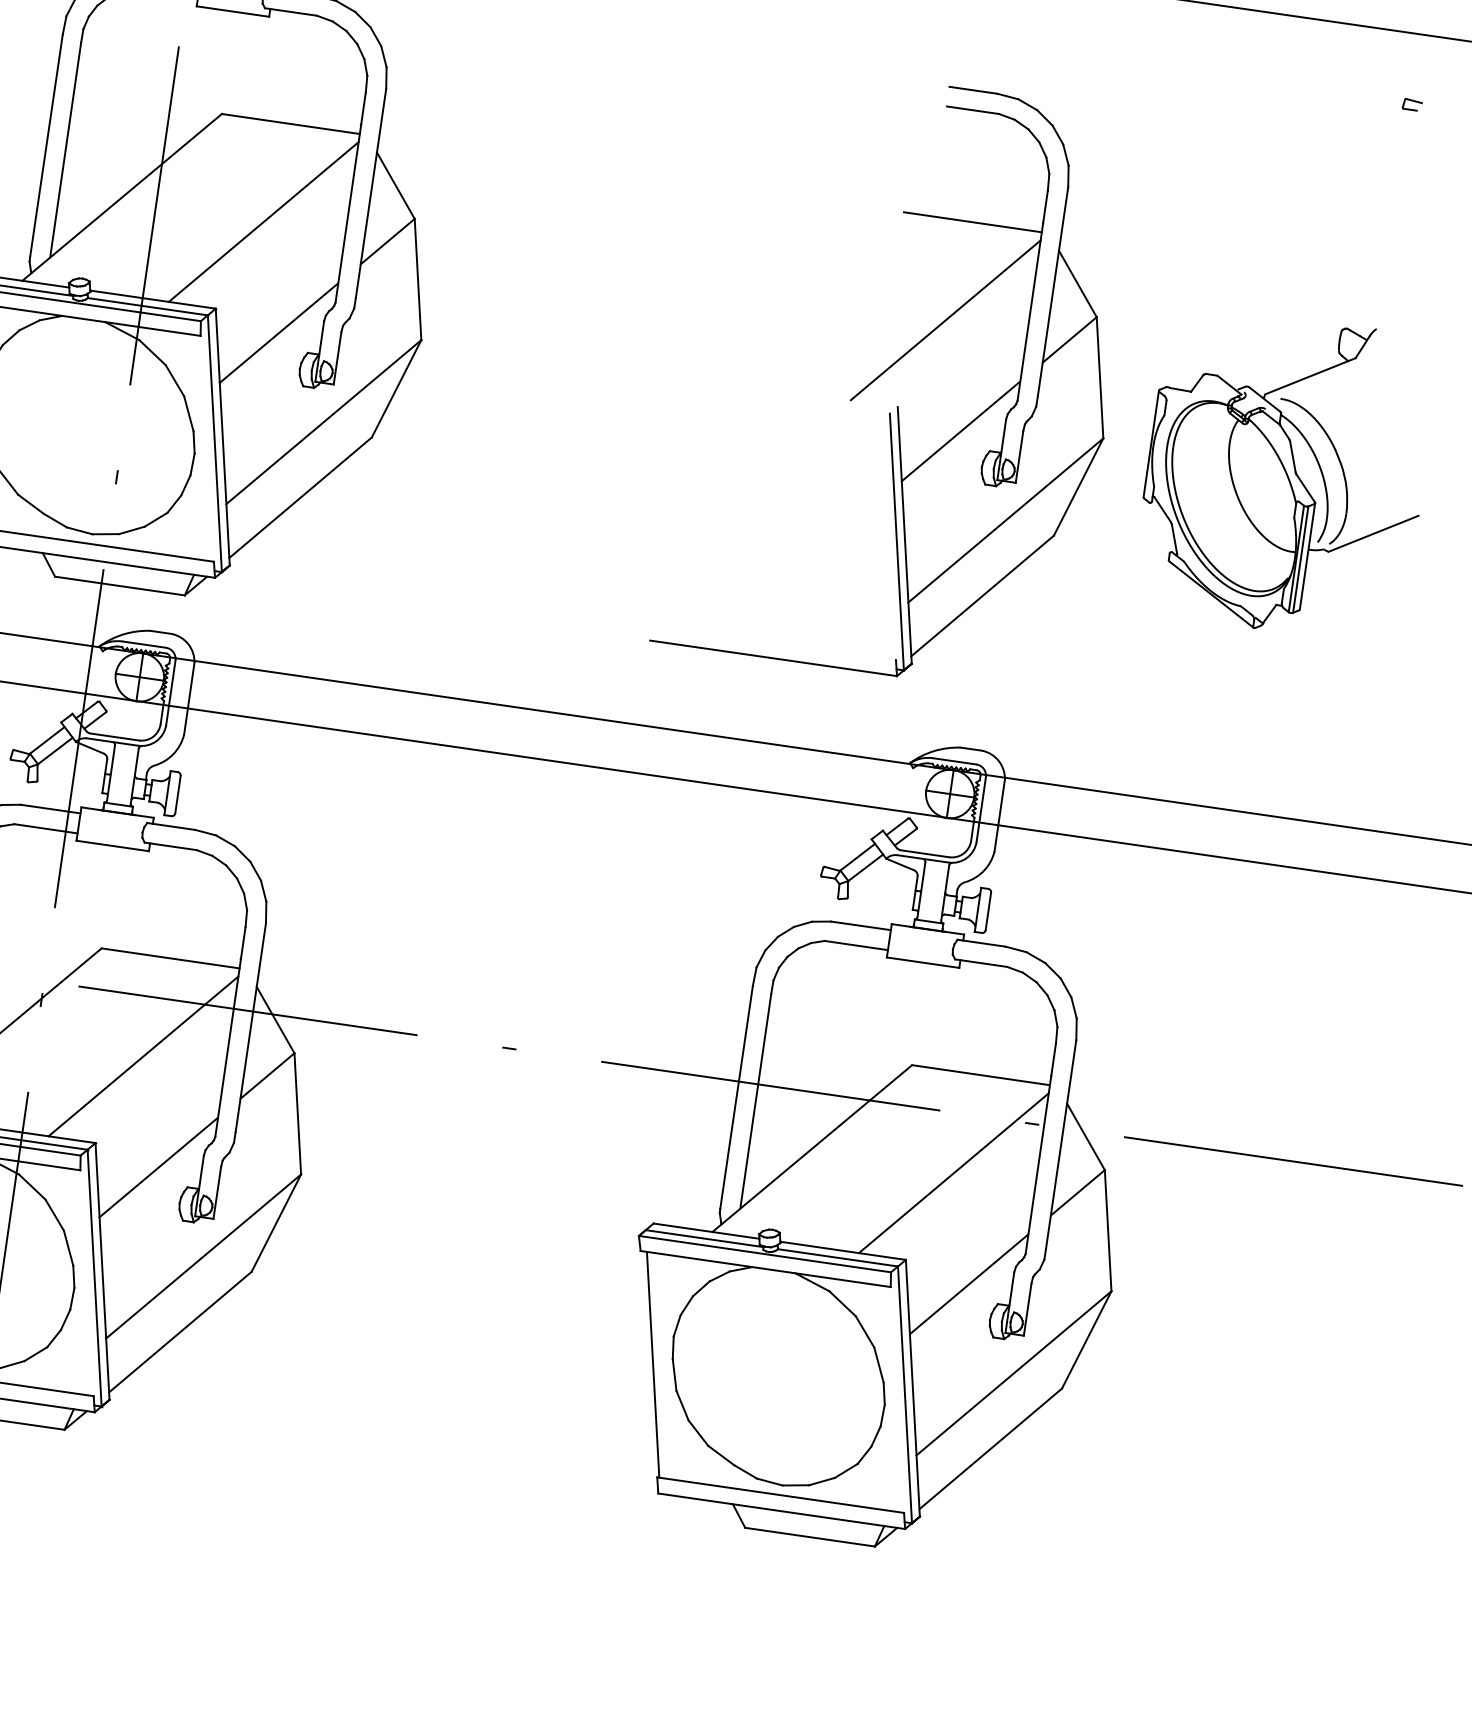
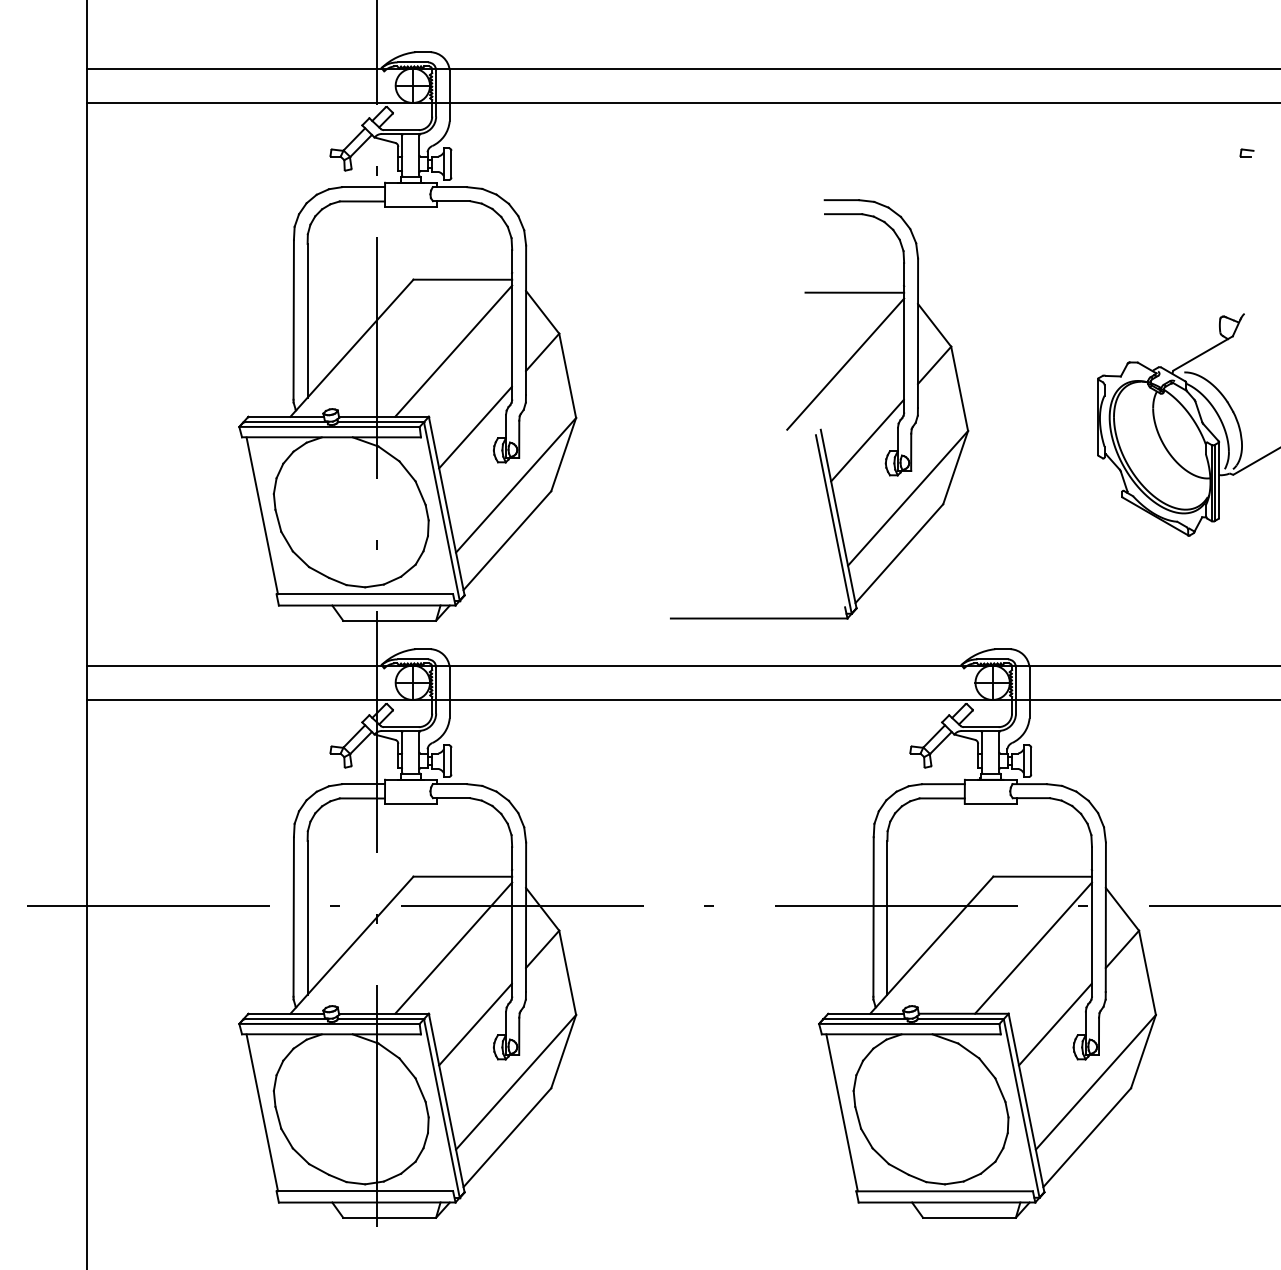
part: (889, 369) -> (811, 404), moved

